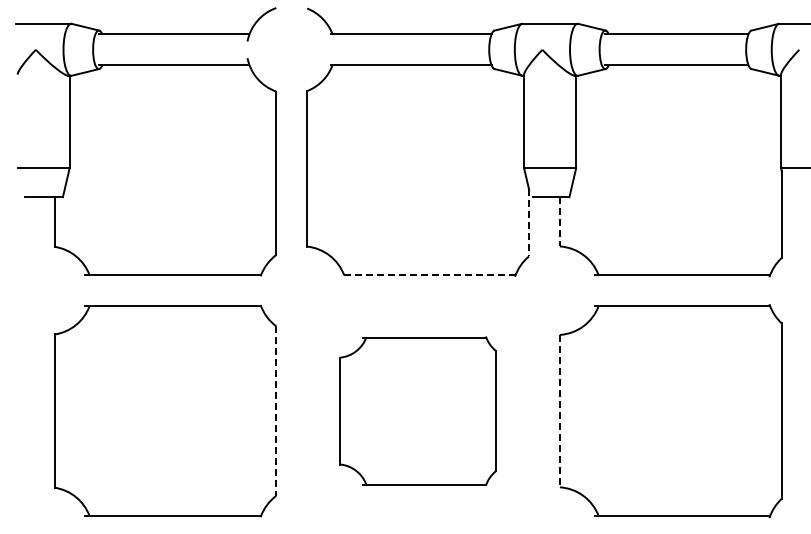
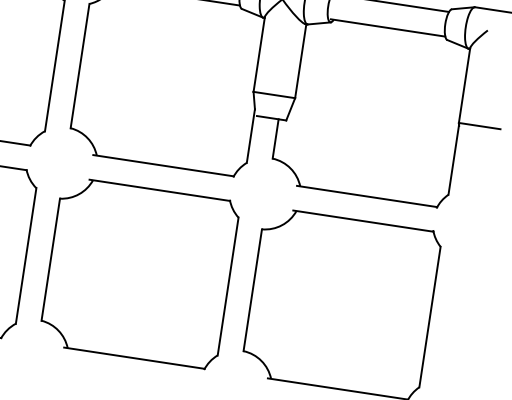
line: (559, 221) -> (275, 138), dashed -> solid
line: (529, 222) -> (251, 135), dashed -> solid
line: (427, 275) -> (163, 165), dashed -> solid
part: (417, 410) -> (139, 272), size x1.43
line: (276, 411) -> (26, 256), dashed -> solid
line: (559, 411) -> (252, 290), dashed -> solid

